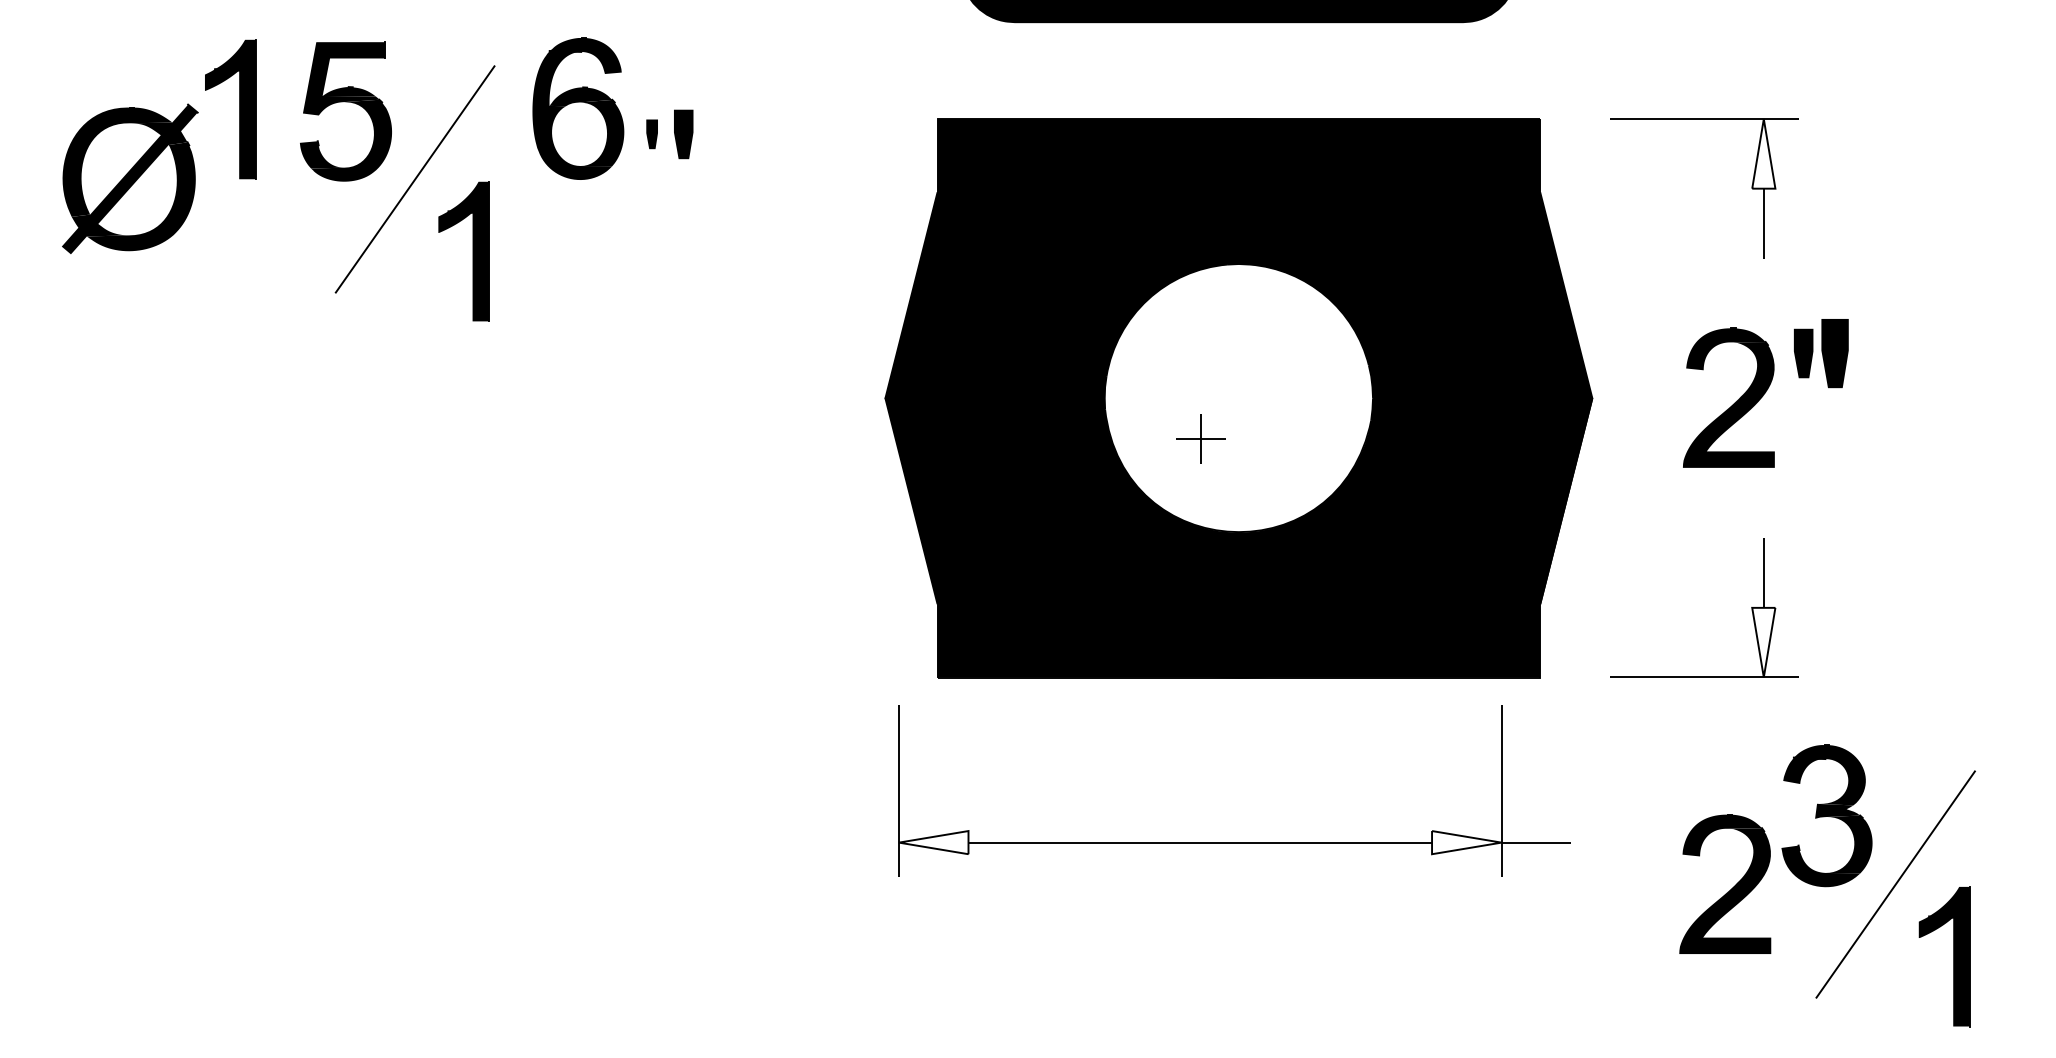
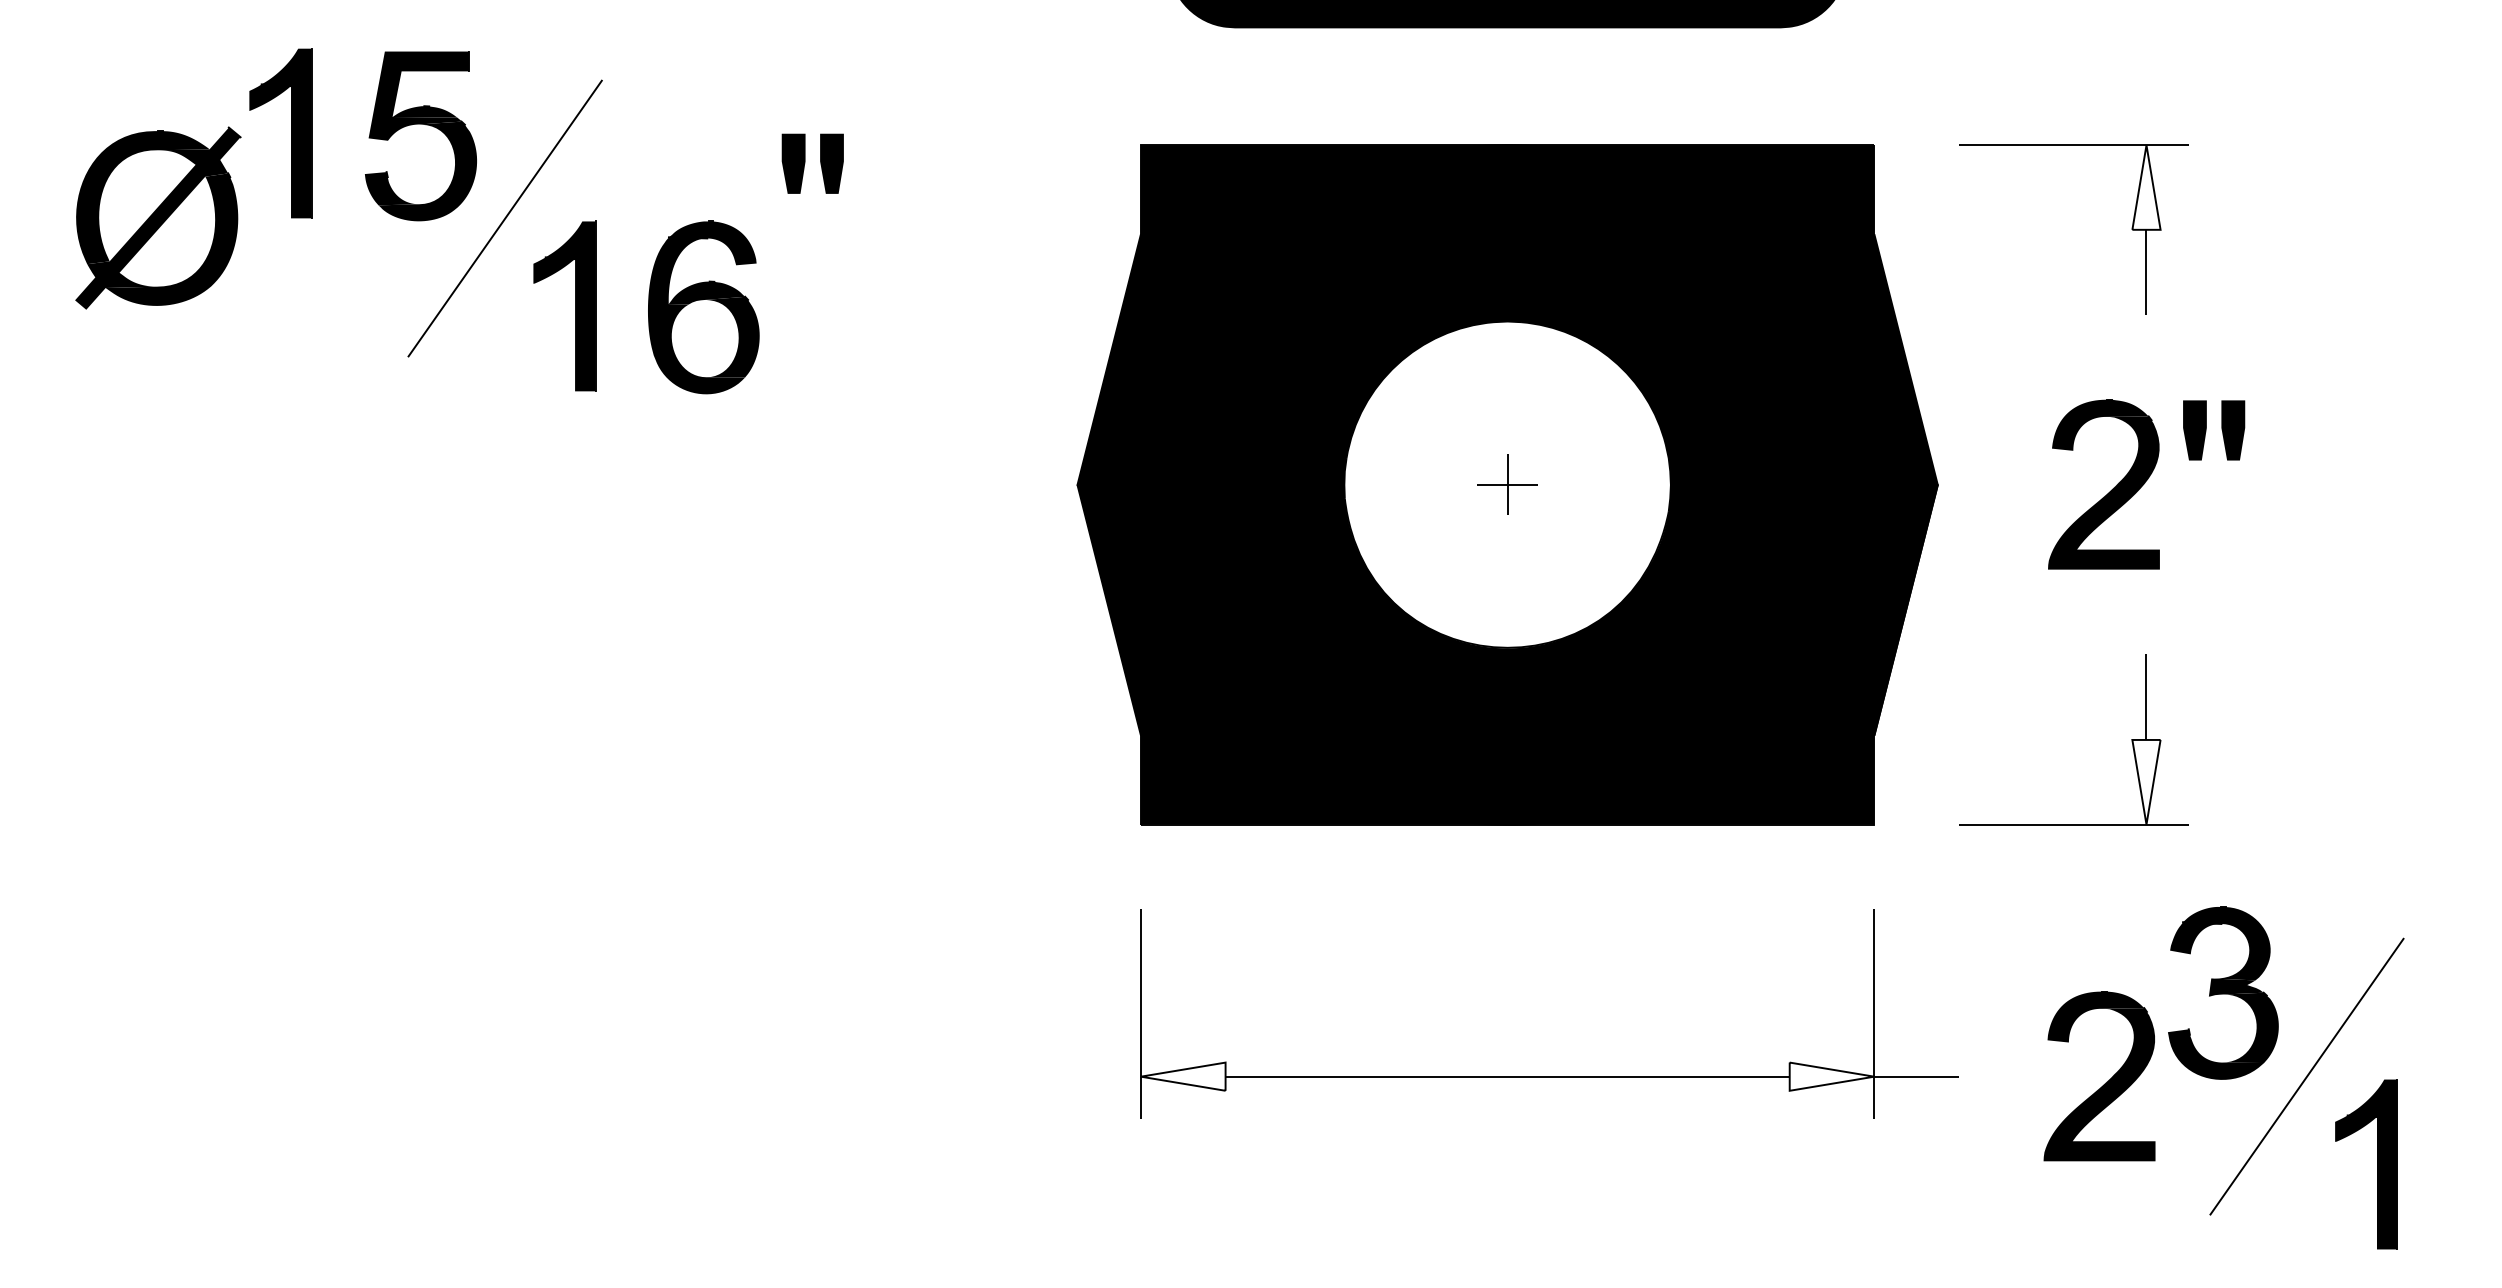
part: (578, 108) -> (703, 307), moved
part: (652, 134) -> (793, 163), size x1.67
part: (1835, 353) -> (2233, 430), size x0.71
part: (1200, 439) -> (1507, 484), moved
part: (1234, 842) -> (1549, 1076), moved

